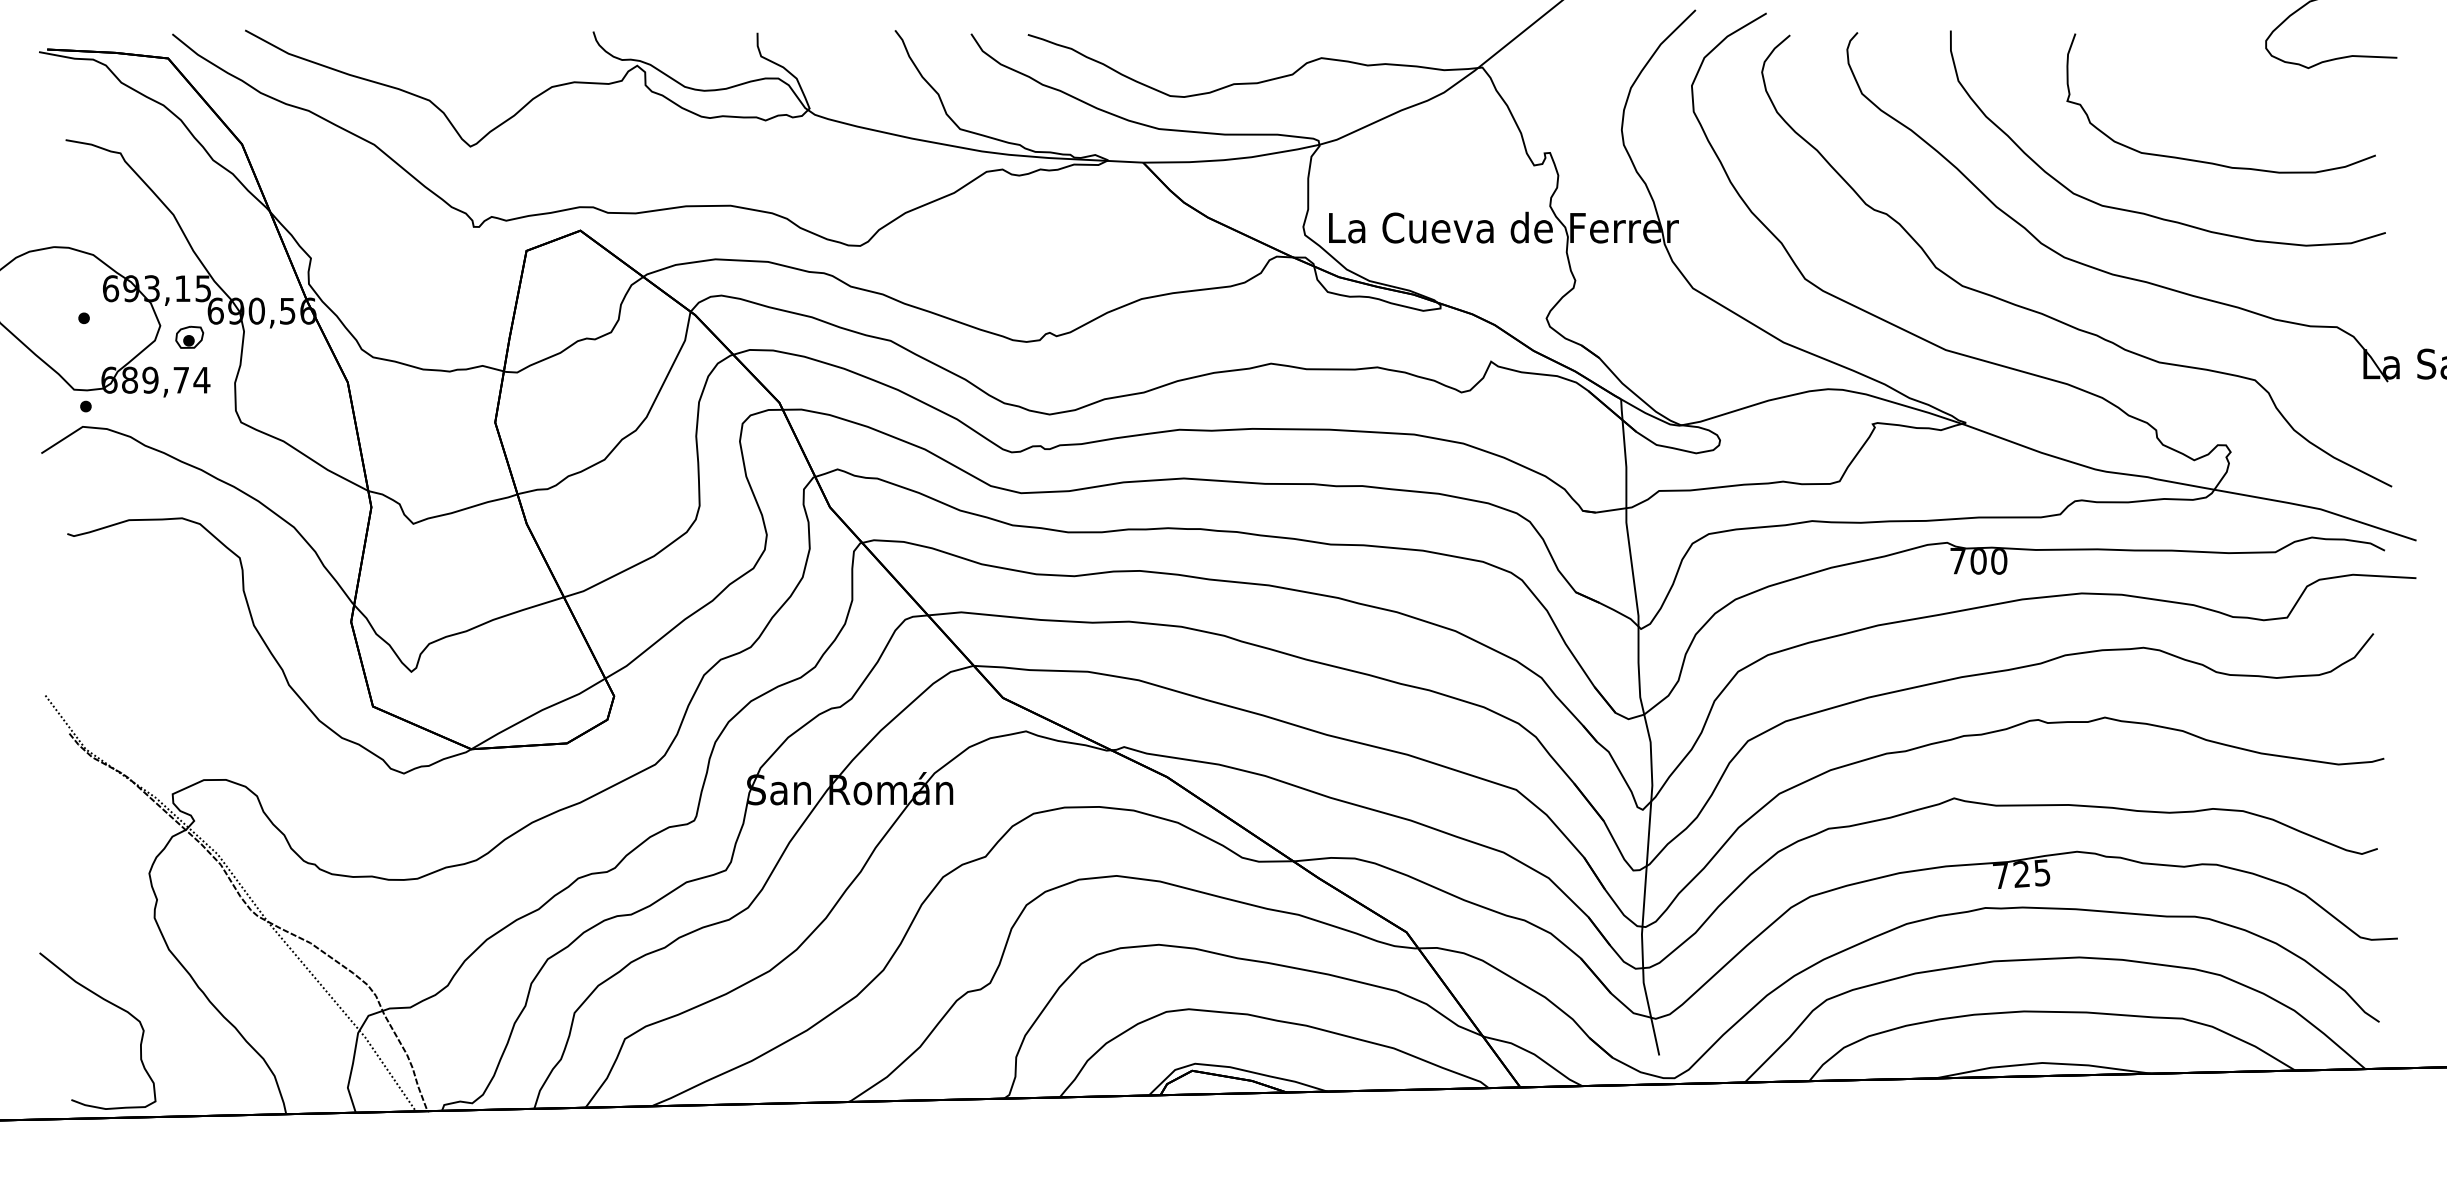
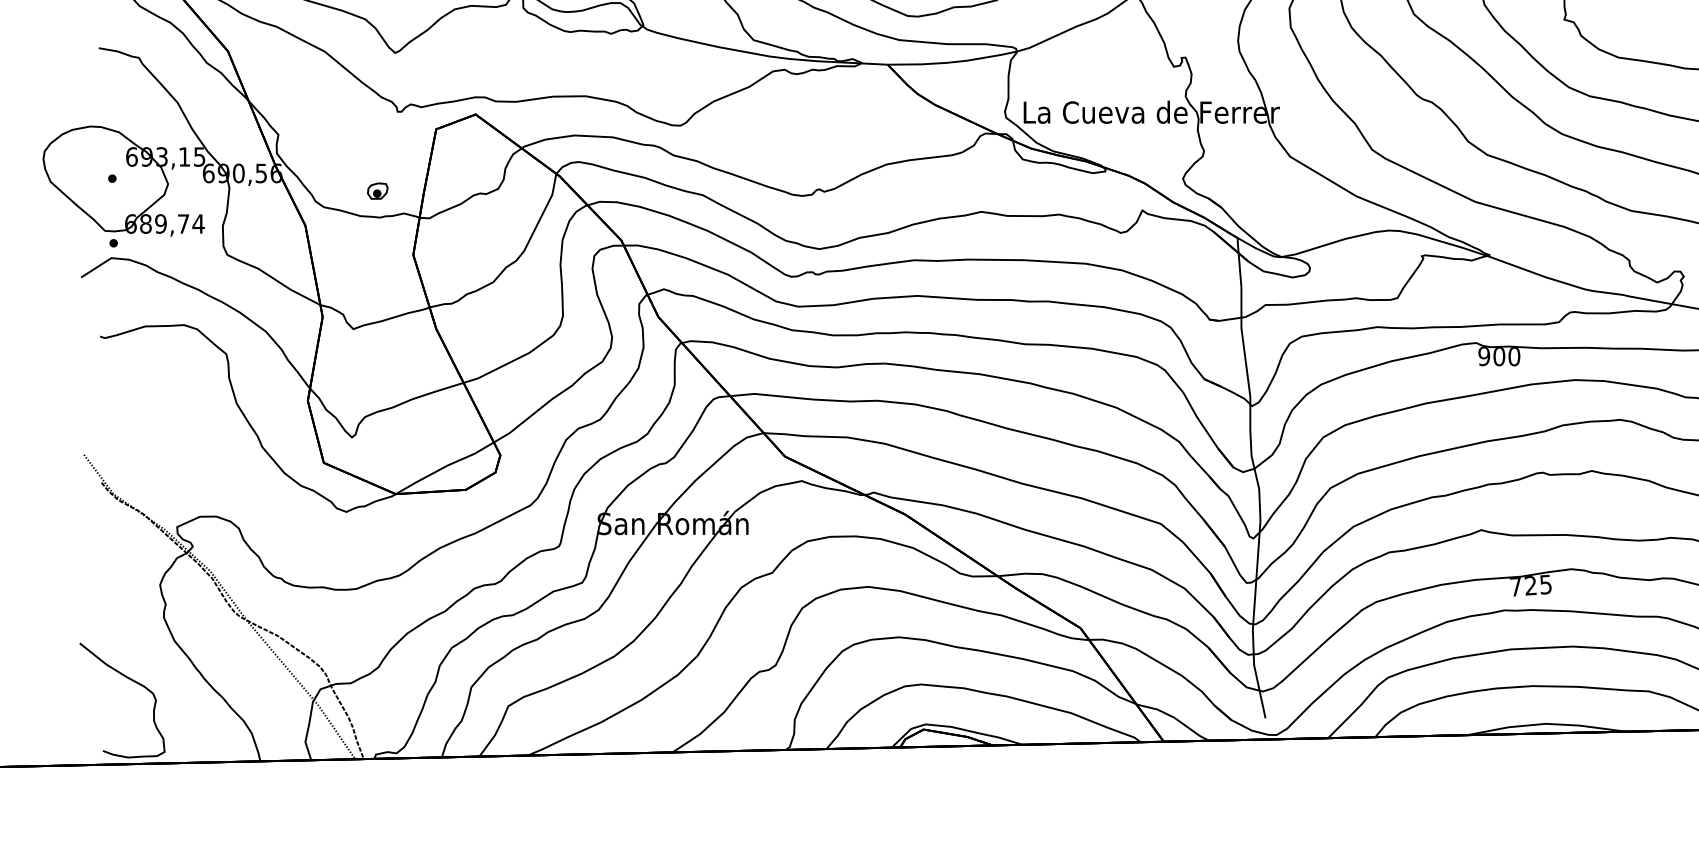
part: (189, 336) -> (377, 190), moved
text: (1958, 560) -> (1484, 355), 700 -> 900

